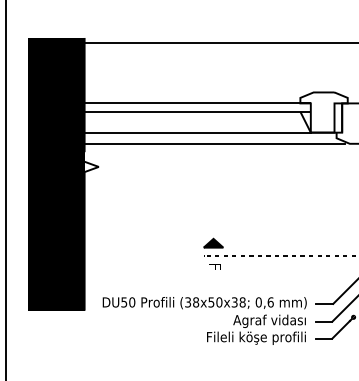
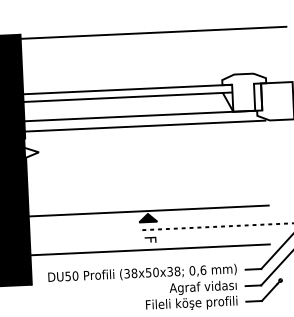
line: (201, 235) -> (136, 211), added
line: (201, 277) -> (138, 250), added

